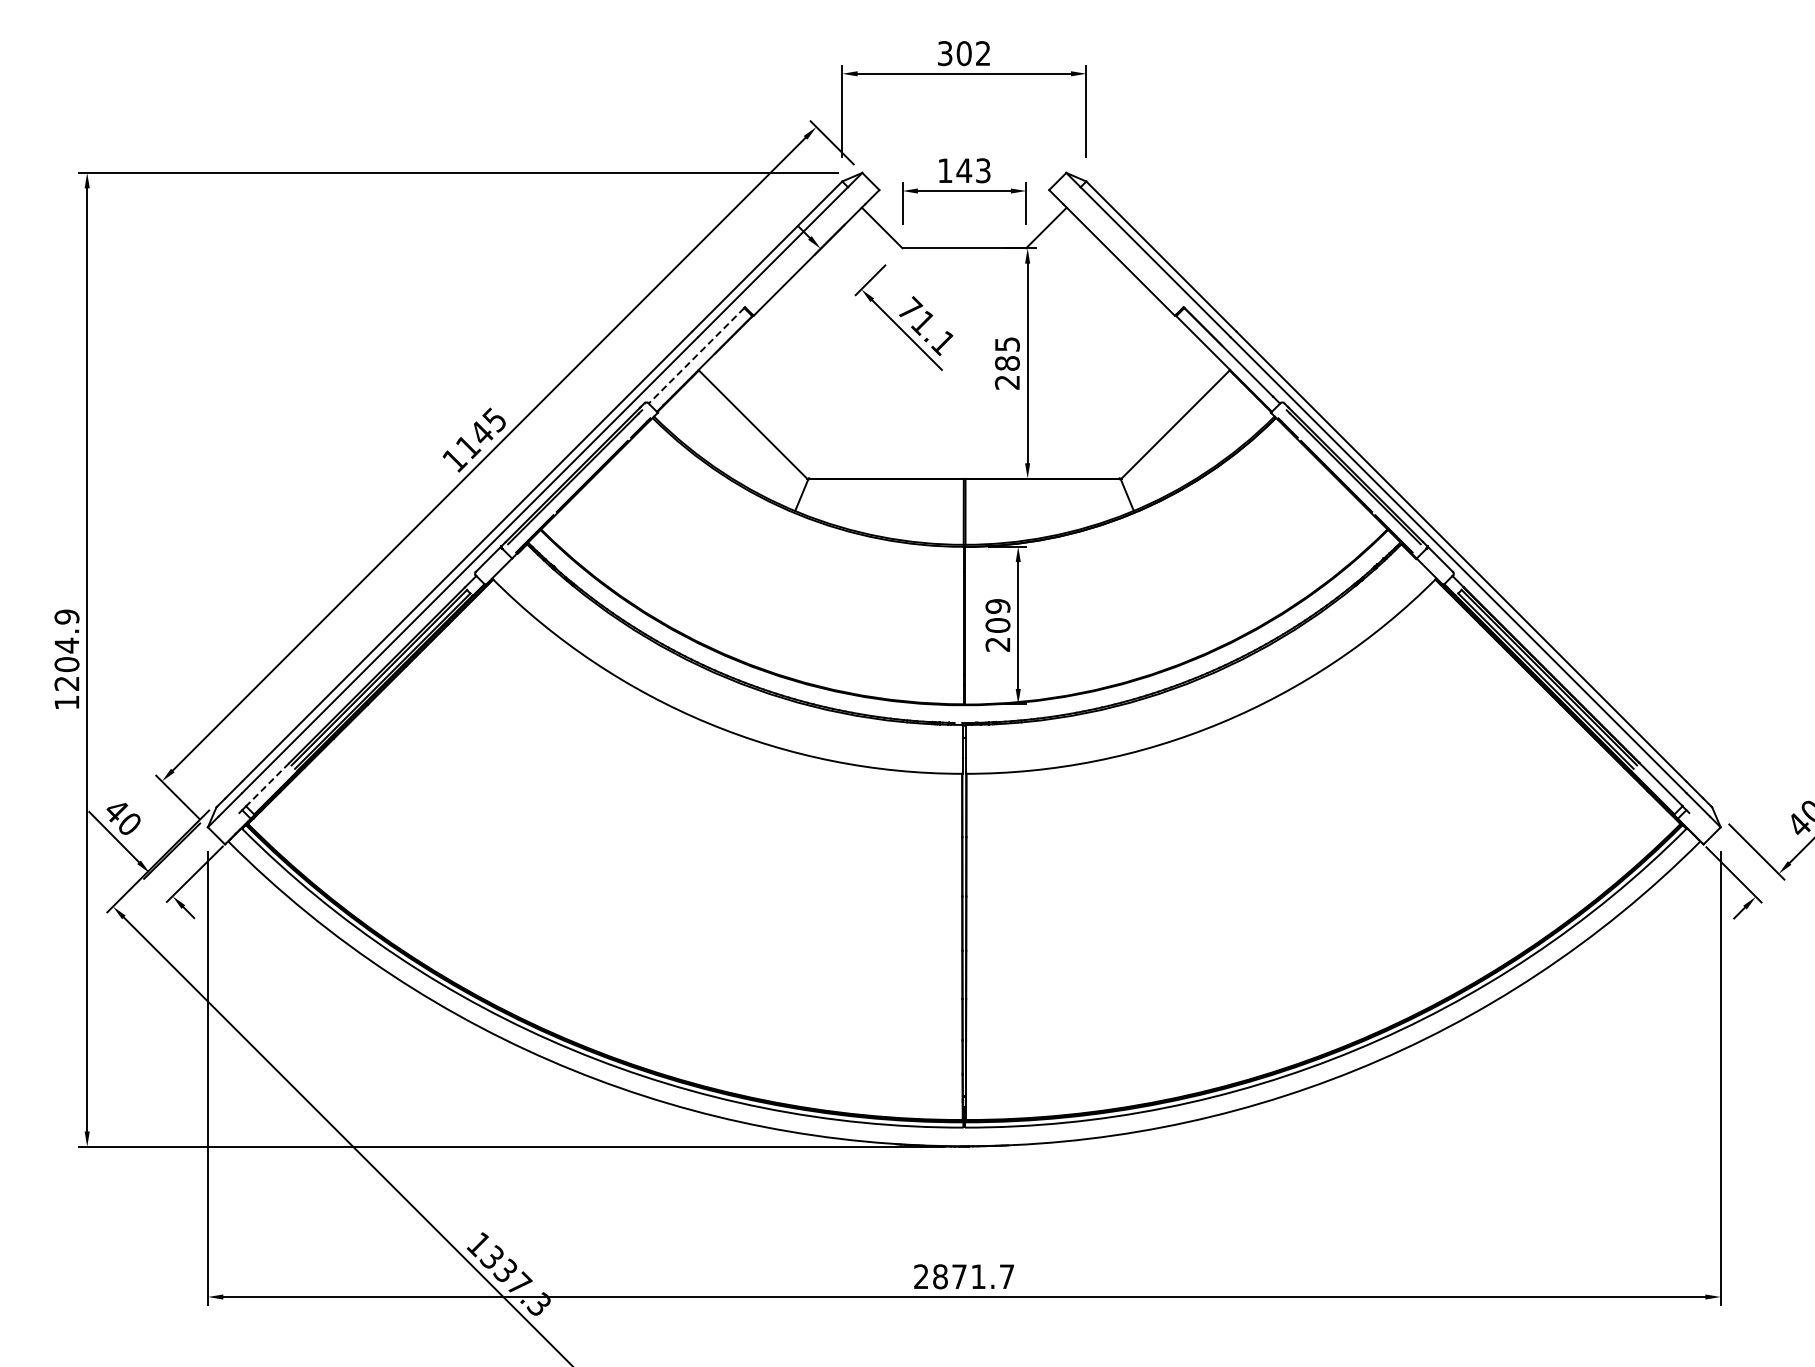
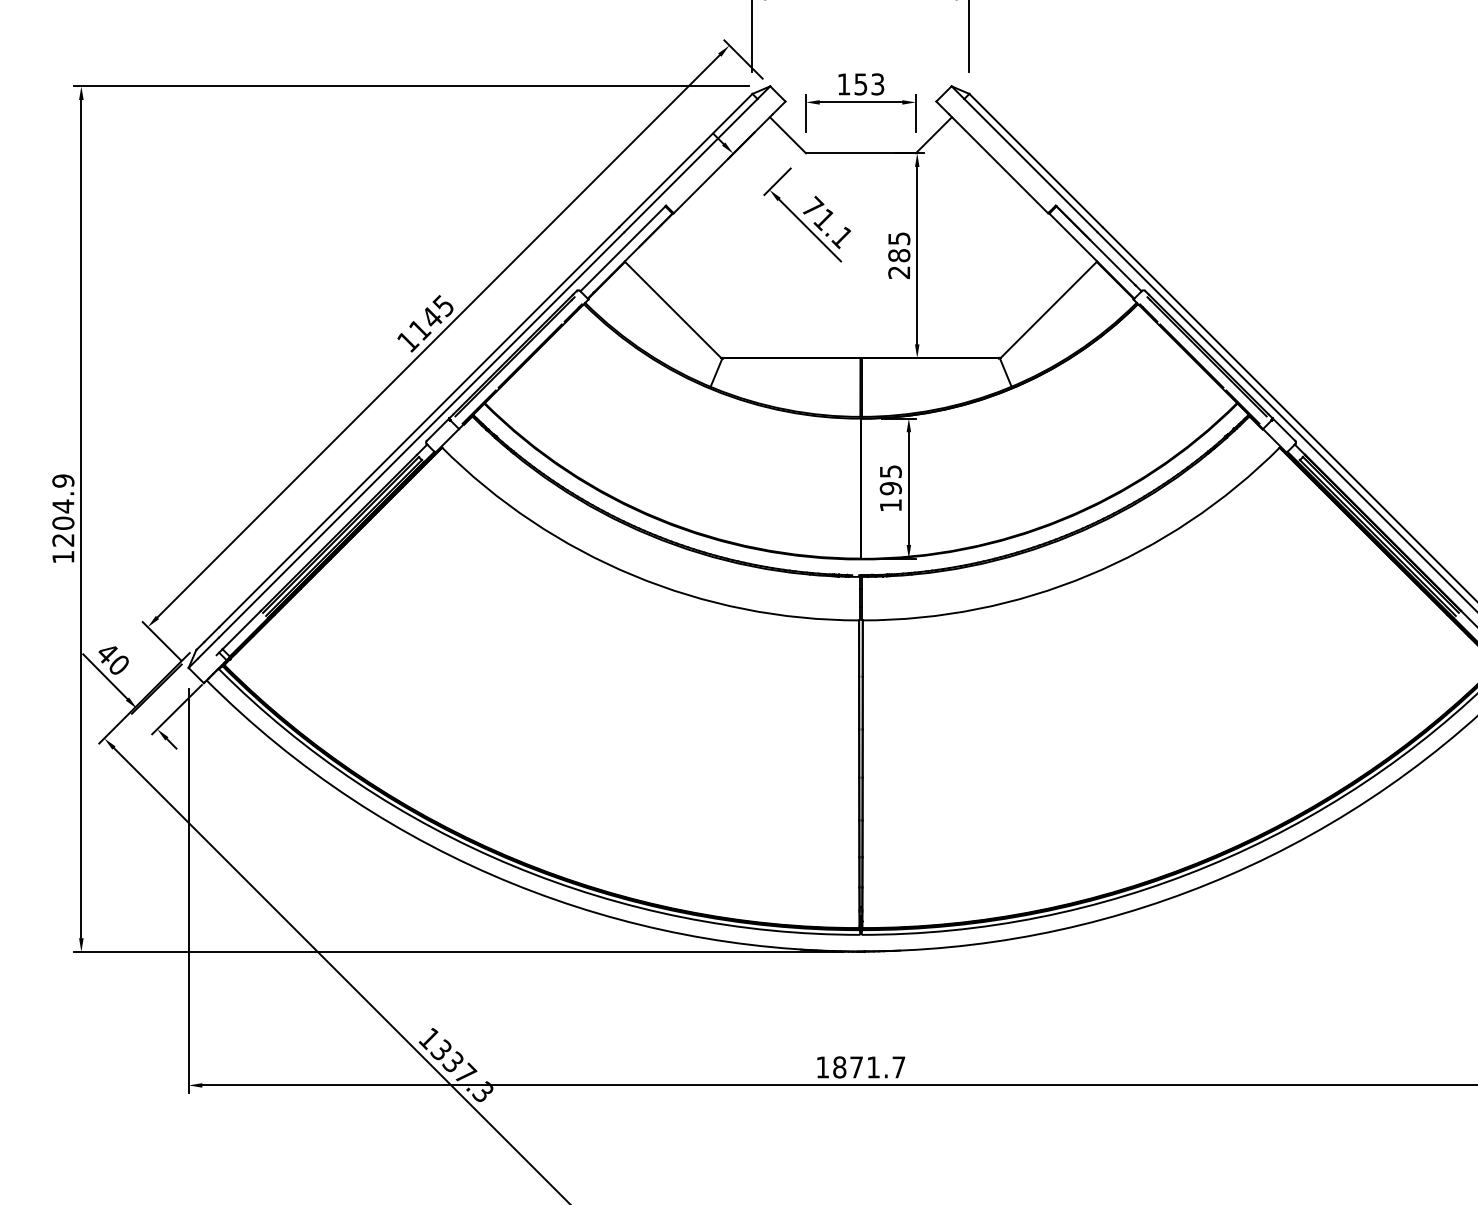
text: (964, 170) -> (861, 84), 143 -> 153
line: (696, 355) -> (622, 248), dashed -> solid
text: (997, 625) -> (890, 488), 209 -> 195
line: (267, 784) -> (241, 629), dashed -> solid
text: (921, 1276) -> (822, 1067), 2871.7 -> 1871.7

